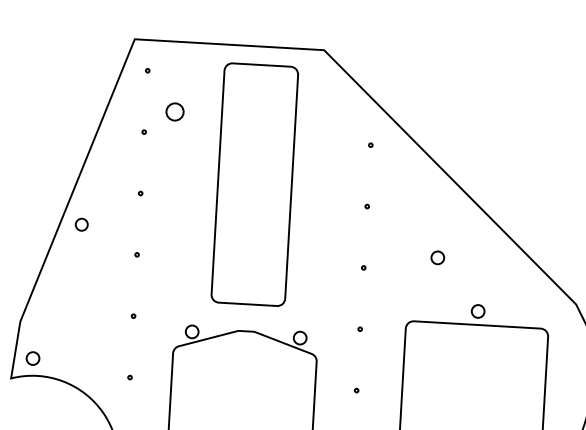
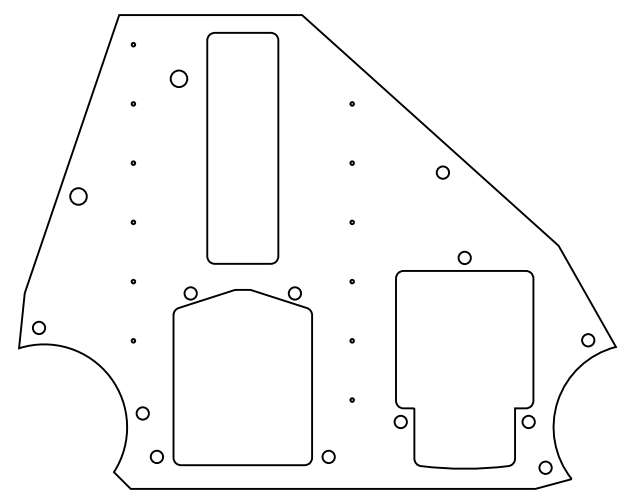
circle: (174, 111) -> (178, 78), moved
circle: (81, 224) -> (78, 196), size x1.43
circle: (437, 257) -> (442, 172), moved

